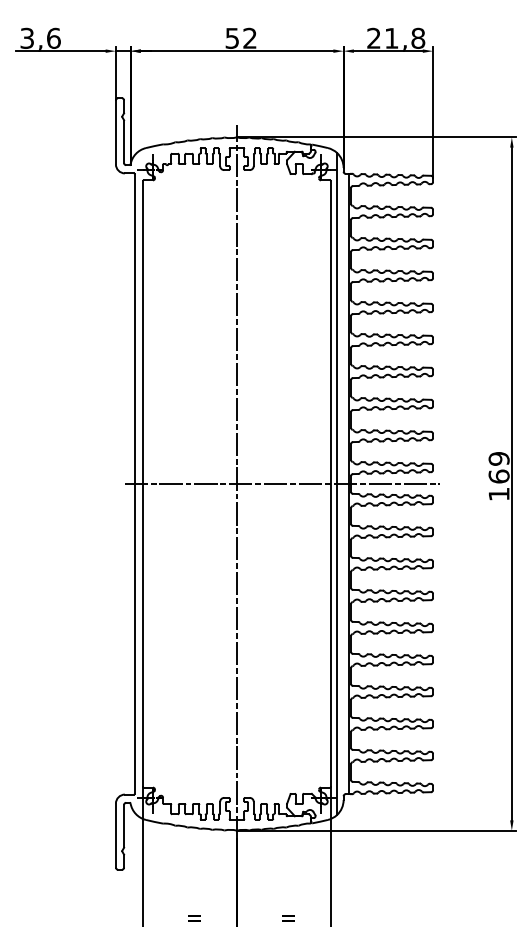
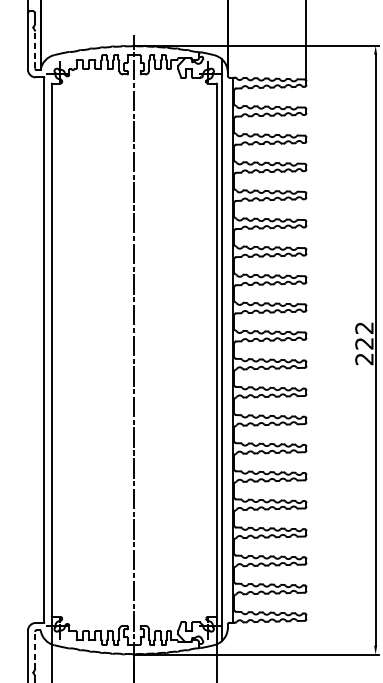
line: (124, 141) -> (35, 49), solid -> dashed
text: (498, 476) -> (363, 343), 169 -> 222
line: (282, 484) -> (174, 350), removed
line: (124, 825) -> (35, 650), solid -> dashed

